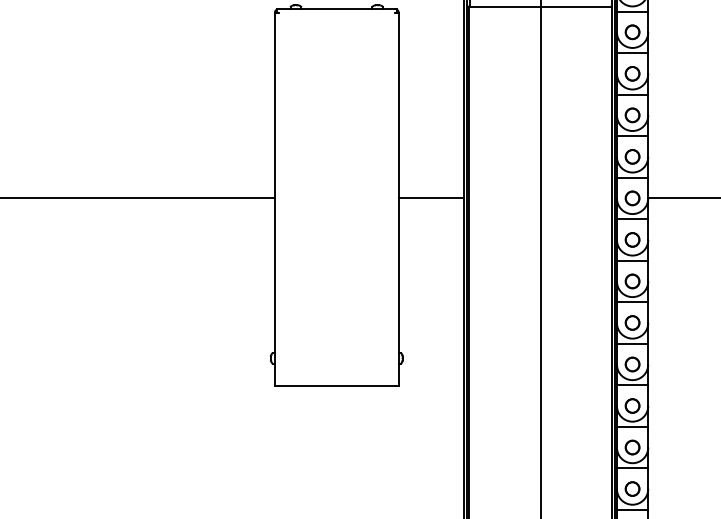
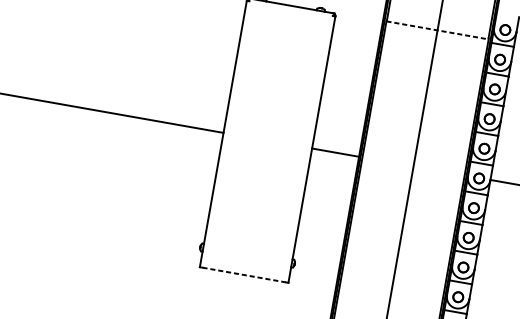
line: (541, 7) -> (438, 30), solid -> dashed
line: (337, 385) -> (244, 275), solid -> dashed

